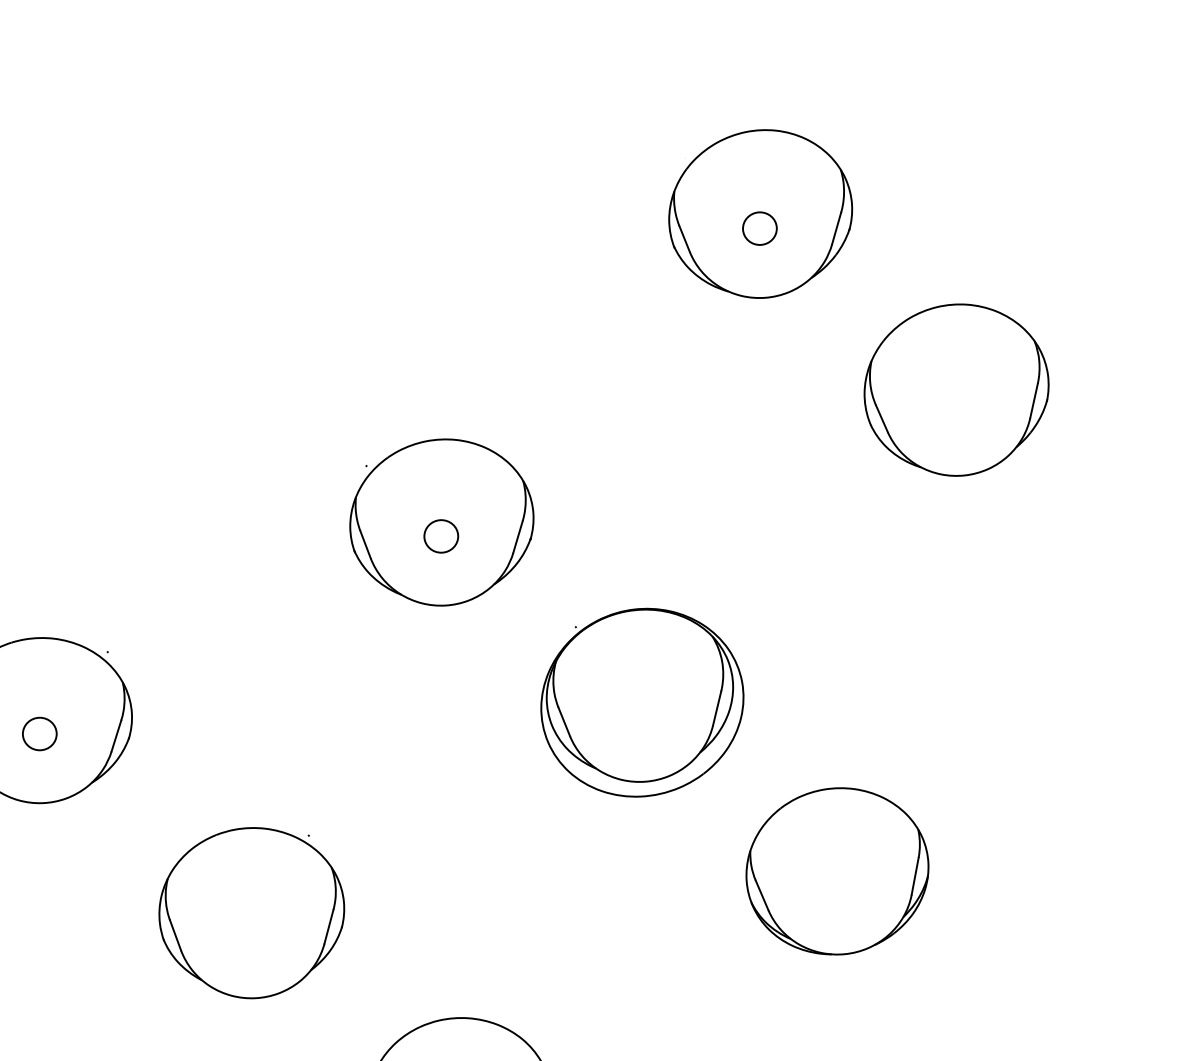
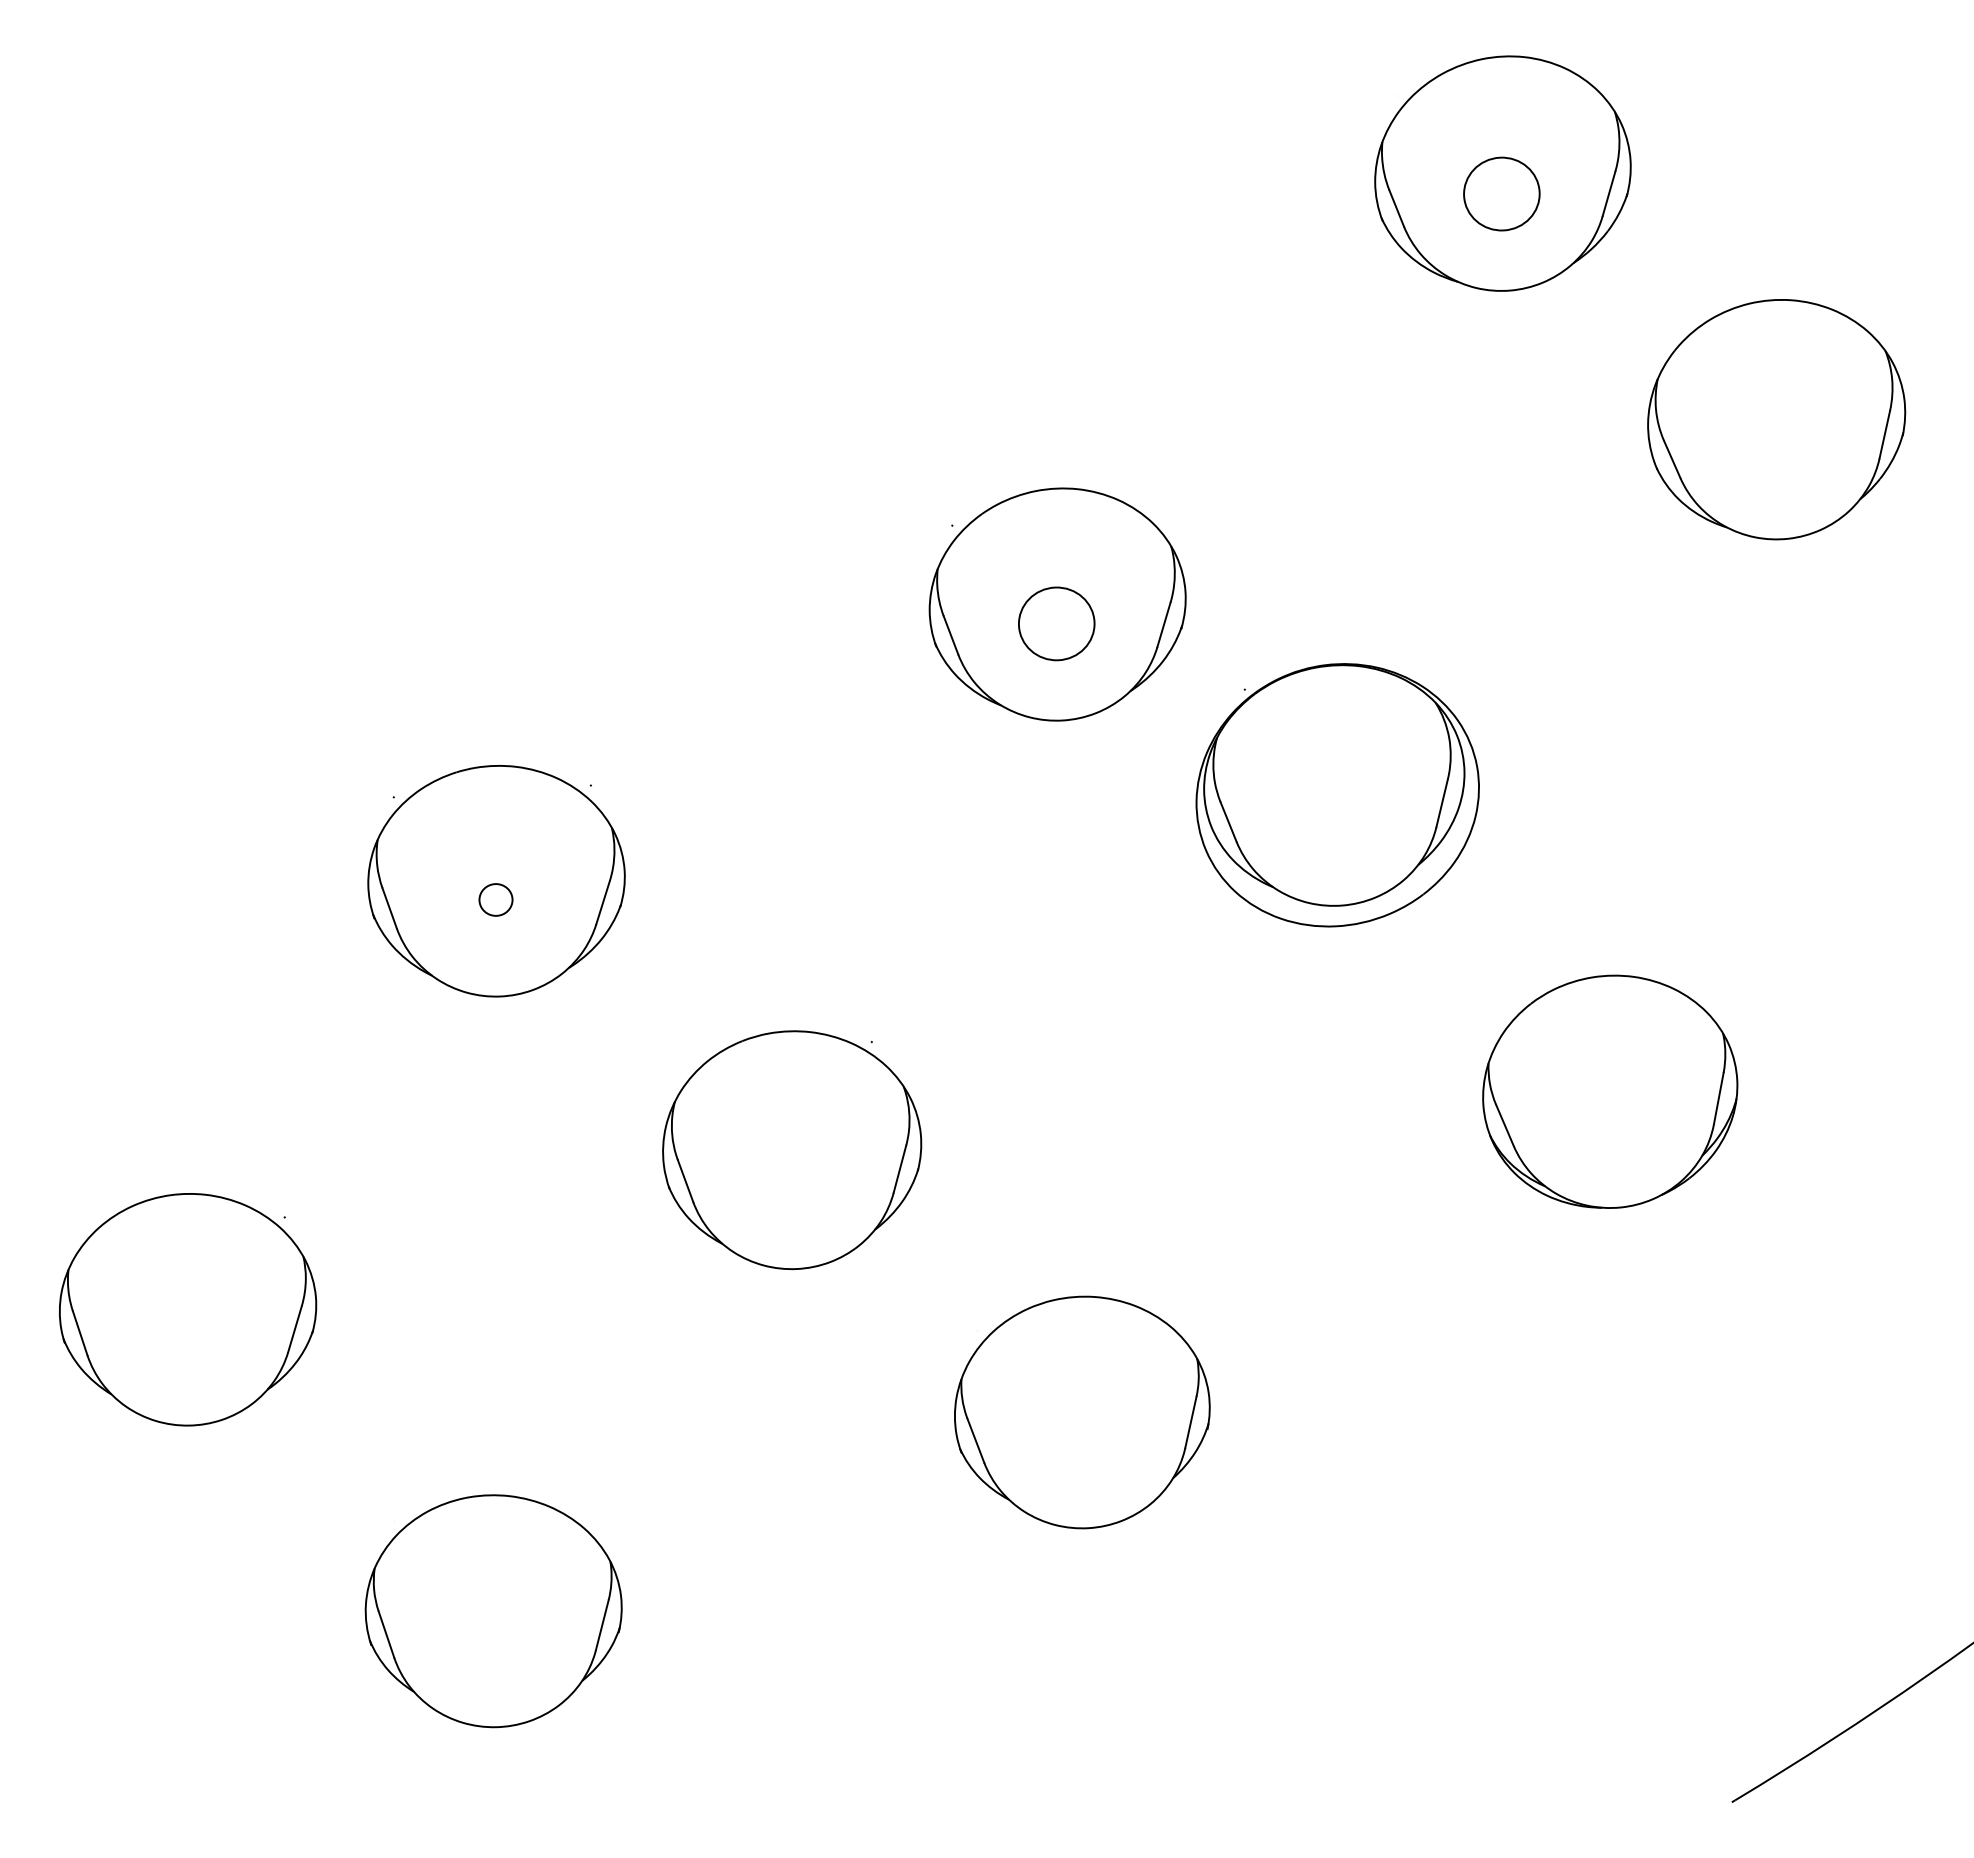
part: (759, 228) -> (1501, 193), size x1.6
part: (441, 536) -> (1056, 623), size x1.6
part: (642, 702) -> (1337, 795), moved
part: (39, 733) -> (495, 899), size x0.7

